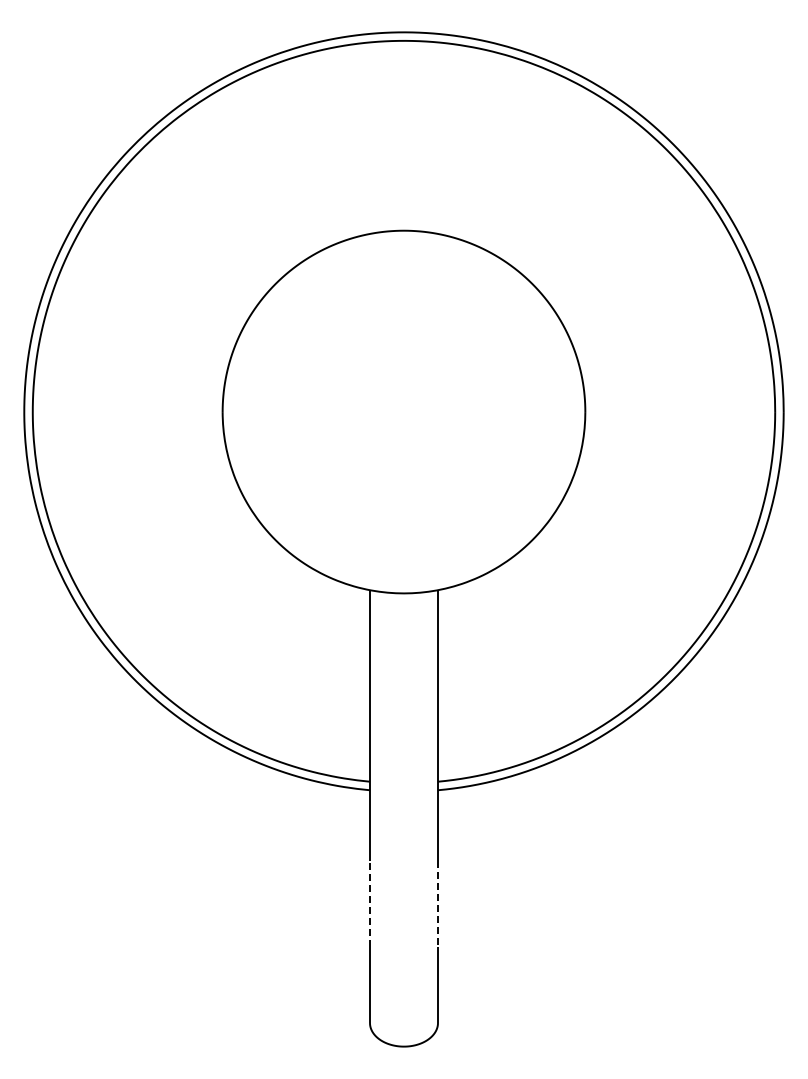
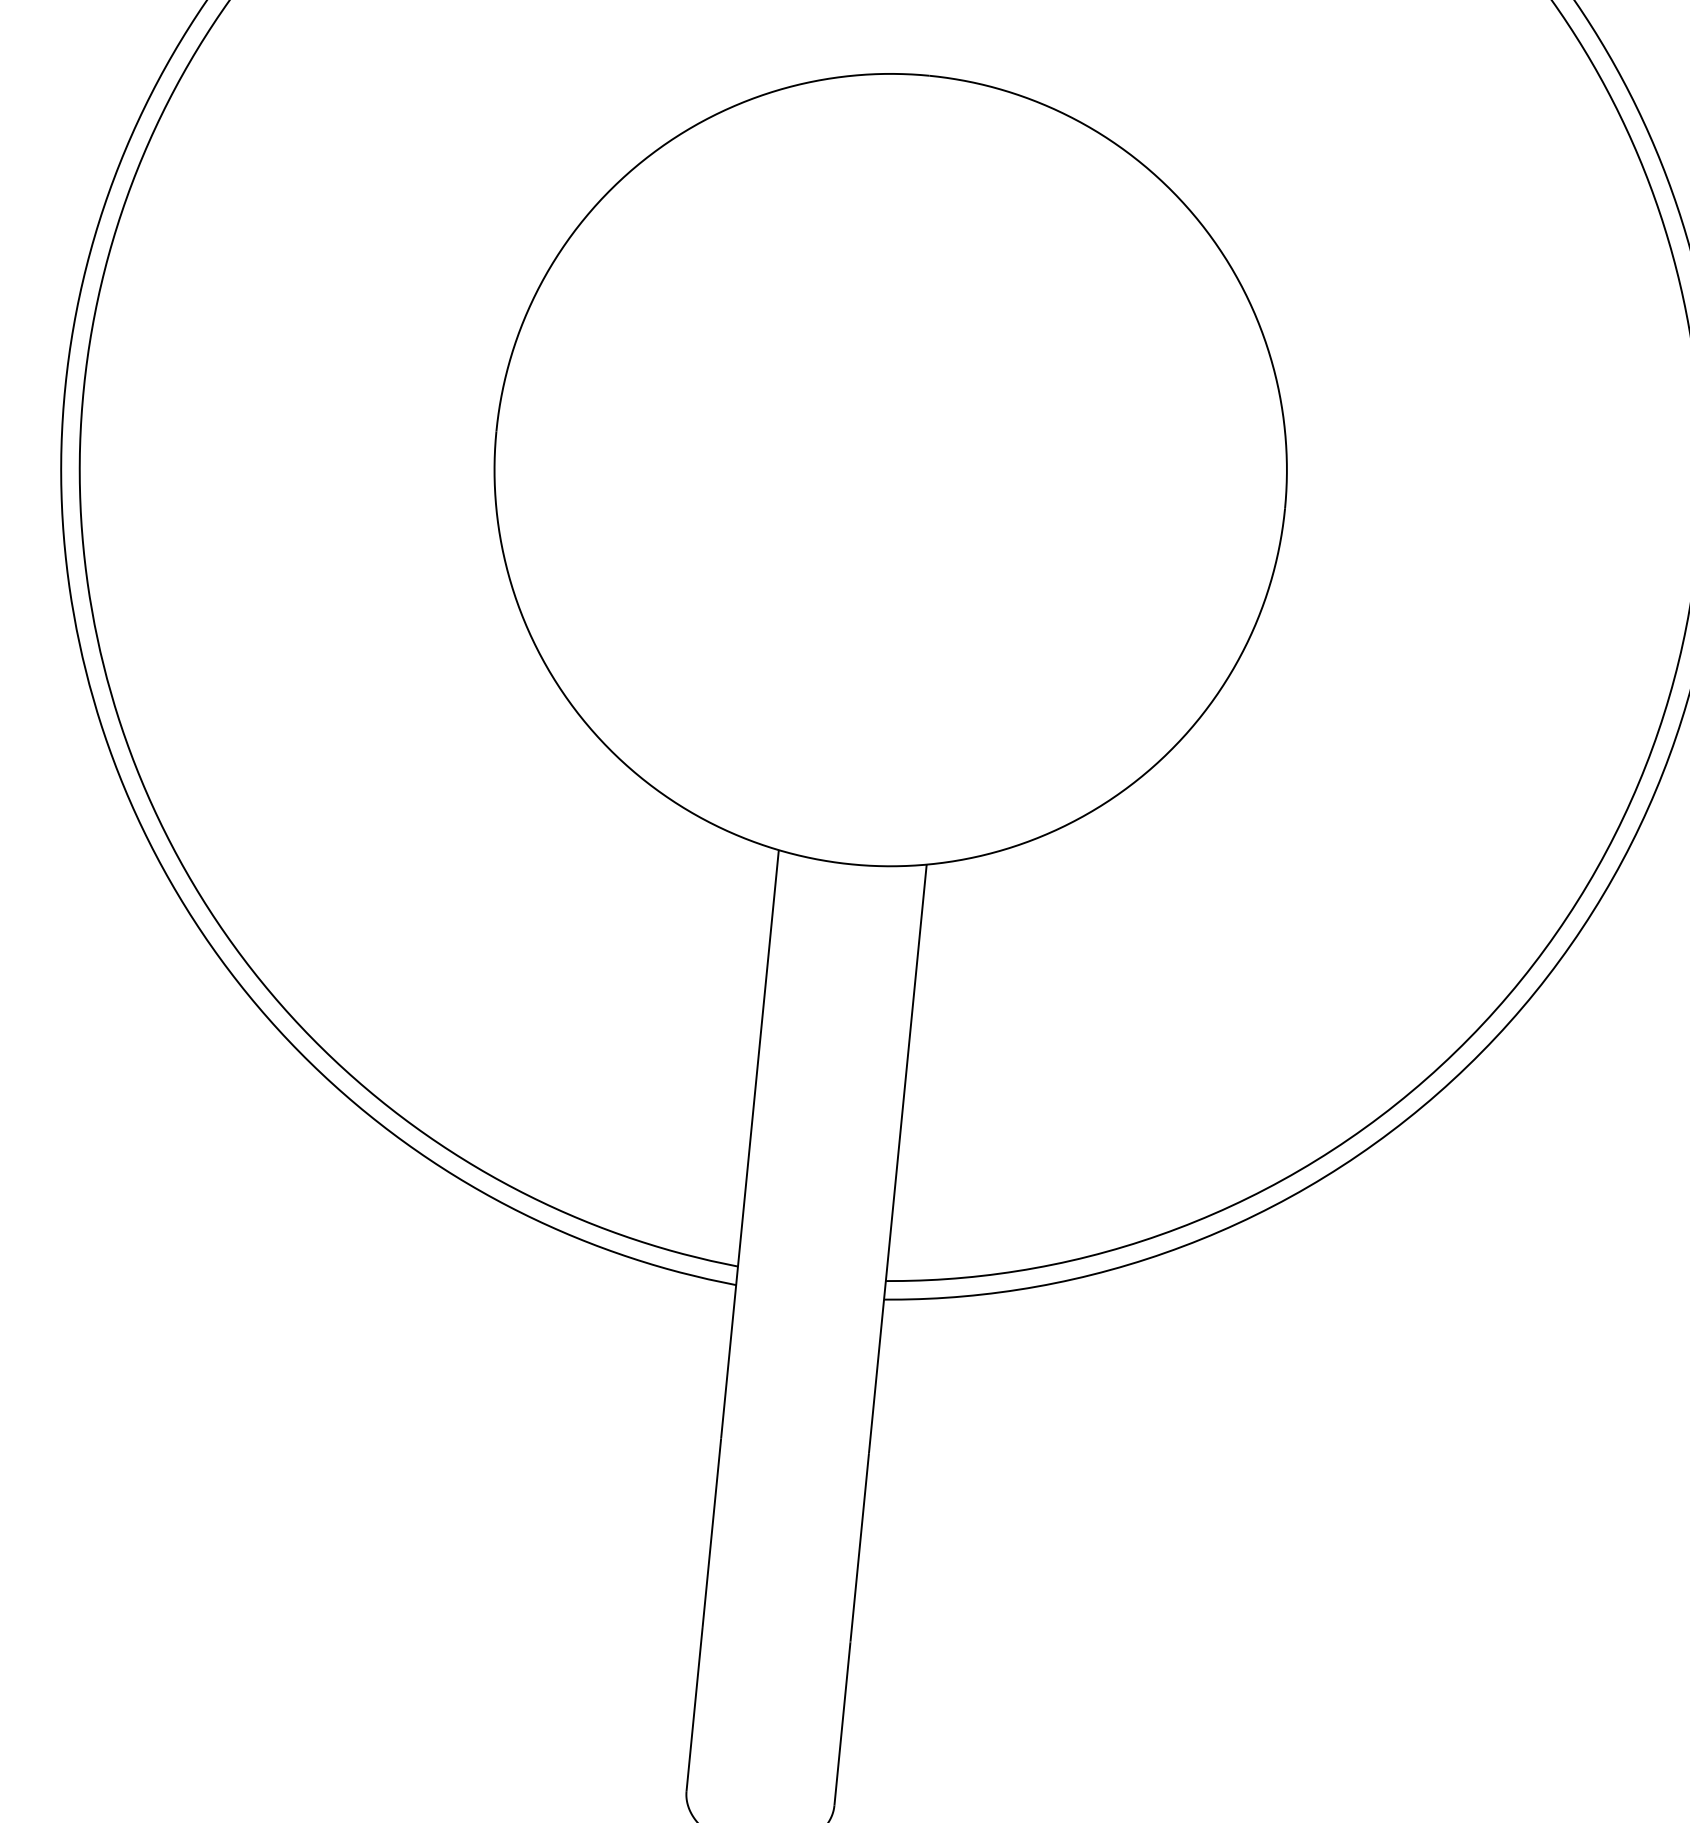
line: (369, 903) -> (710, 1531), dashed -> solid
line: (438, 904) -> (860, 1548), dashed -> solid

